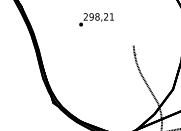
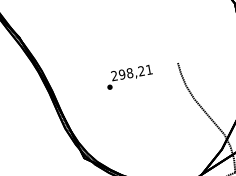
text: (96, 19) -> (129, 76), moved

